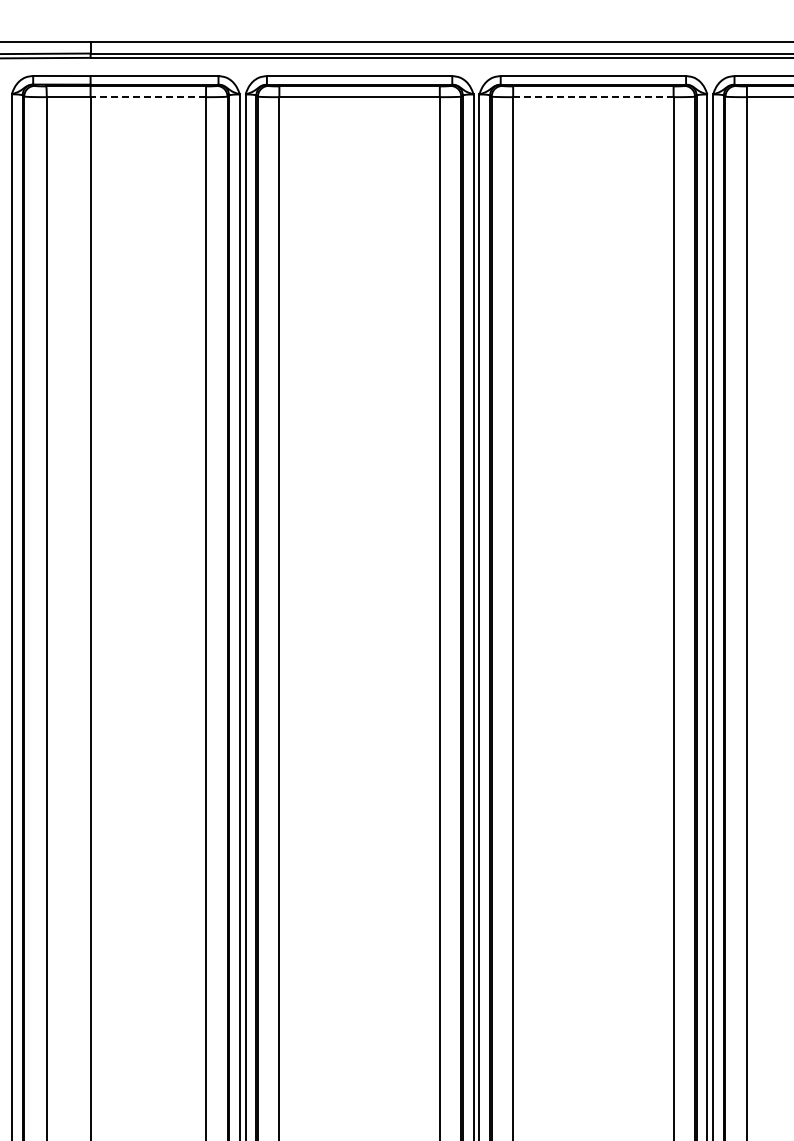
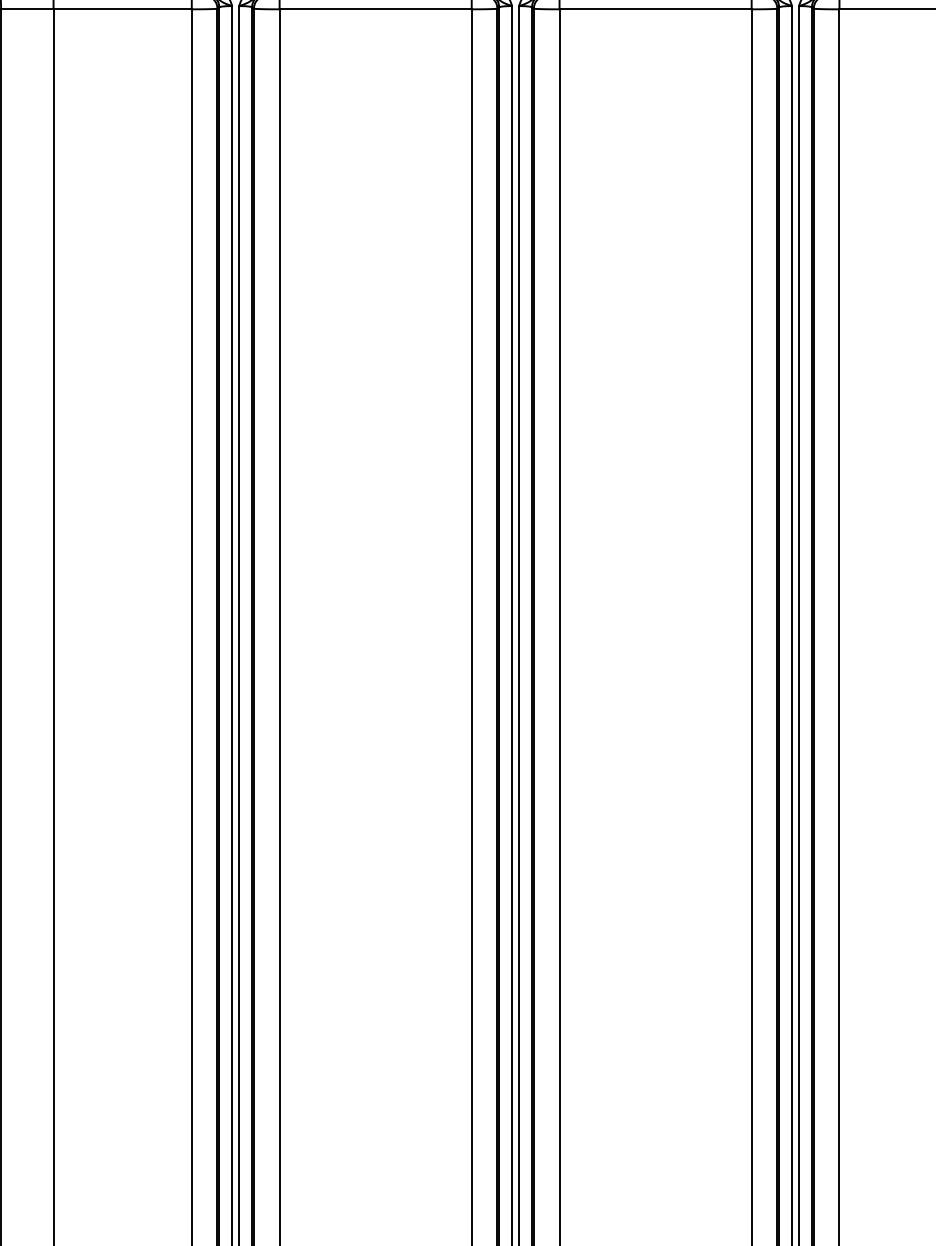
line: (148, 97) -> (122, 9), dashed -> solid
line: (592, 97) -> (654, 9), dashed -> solid

